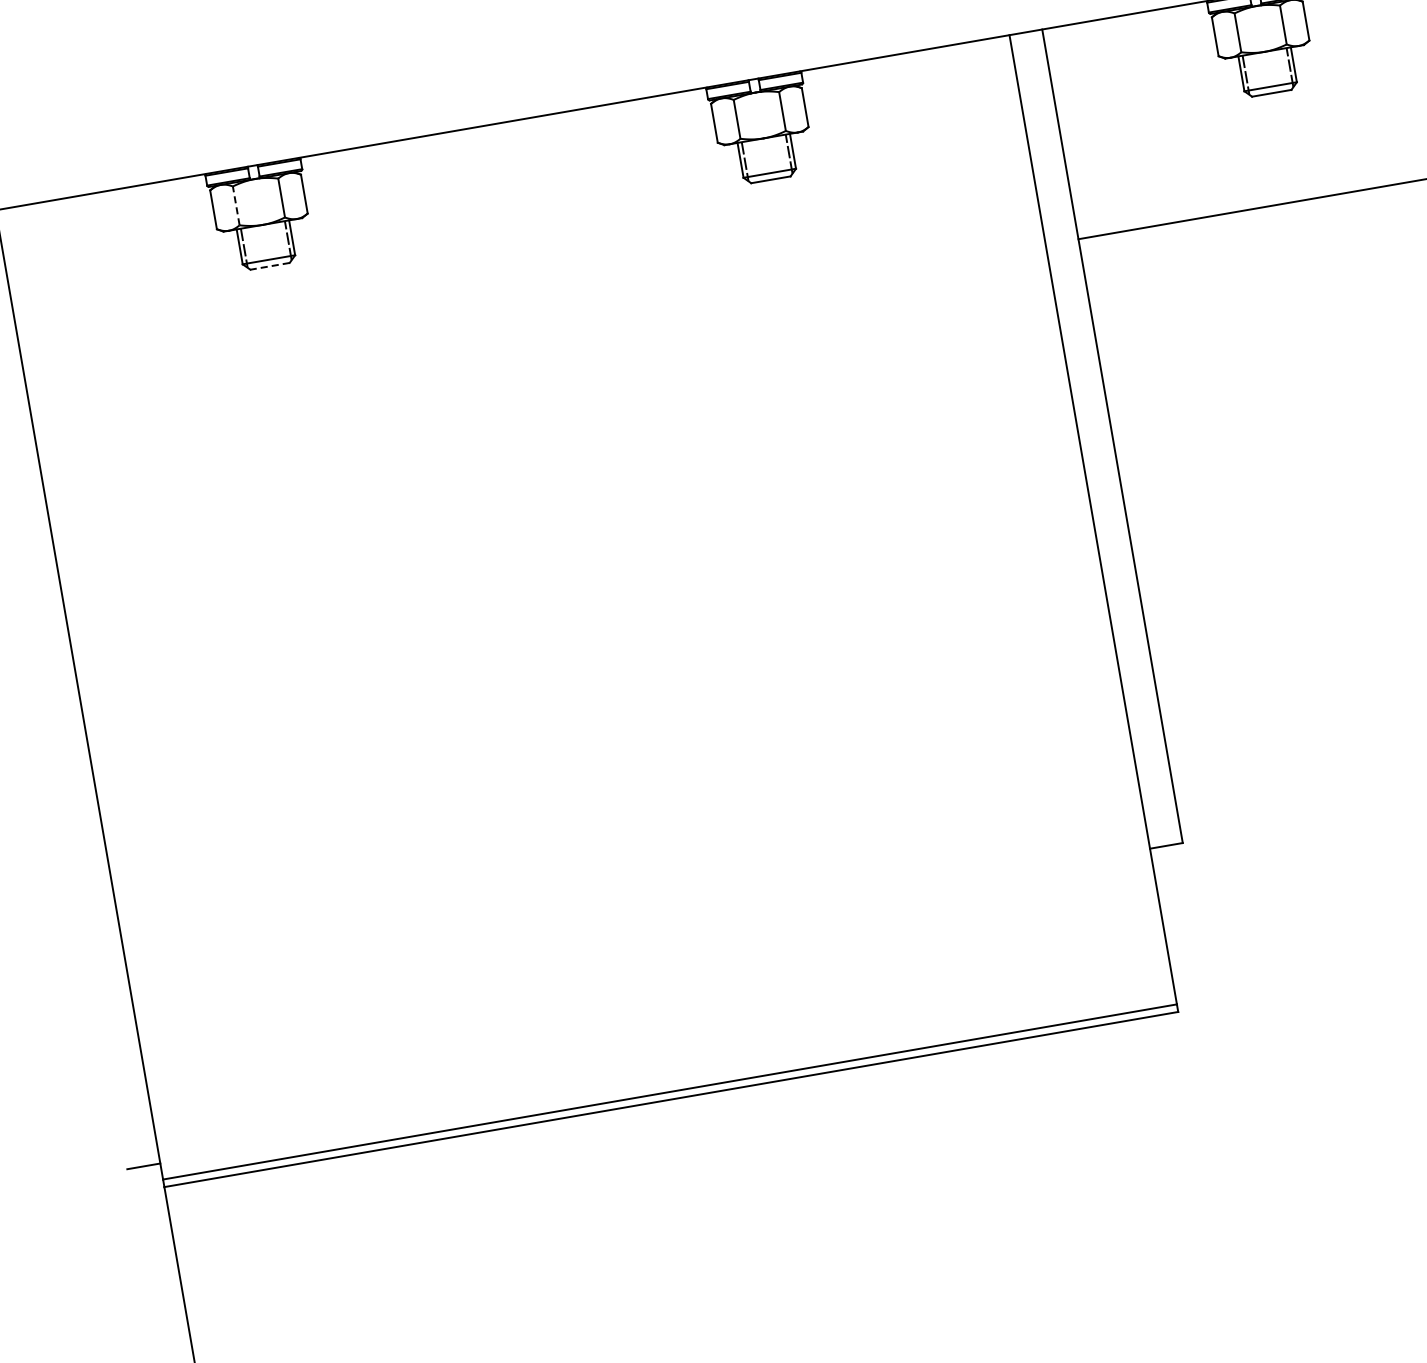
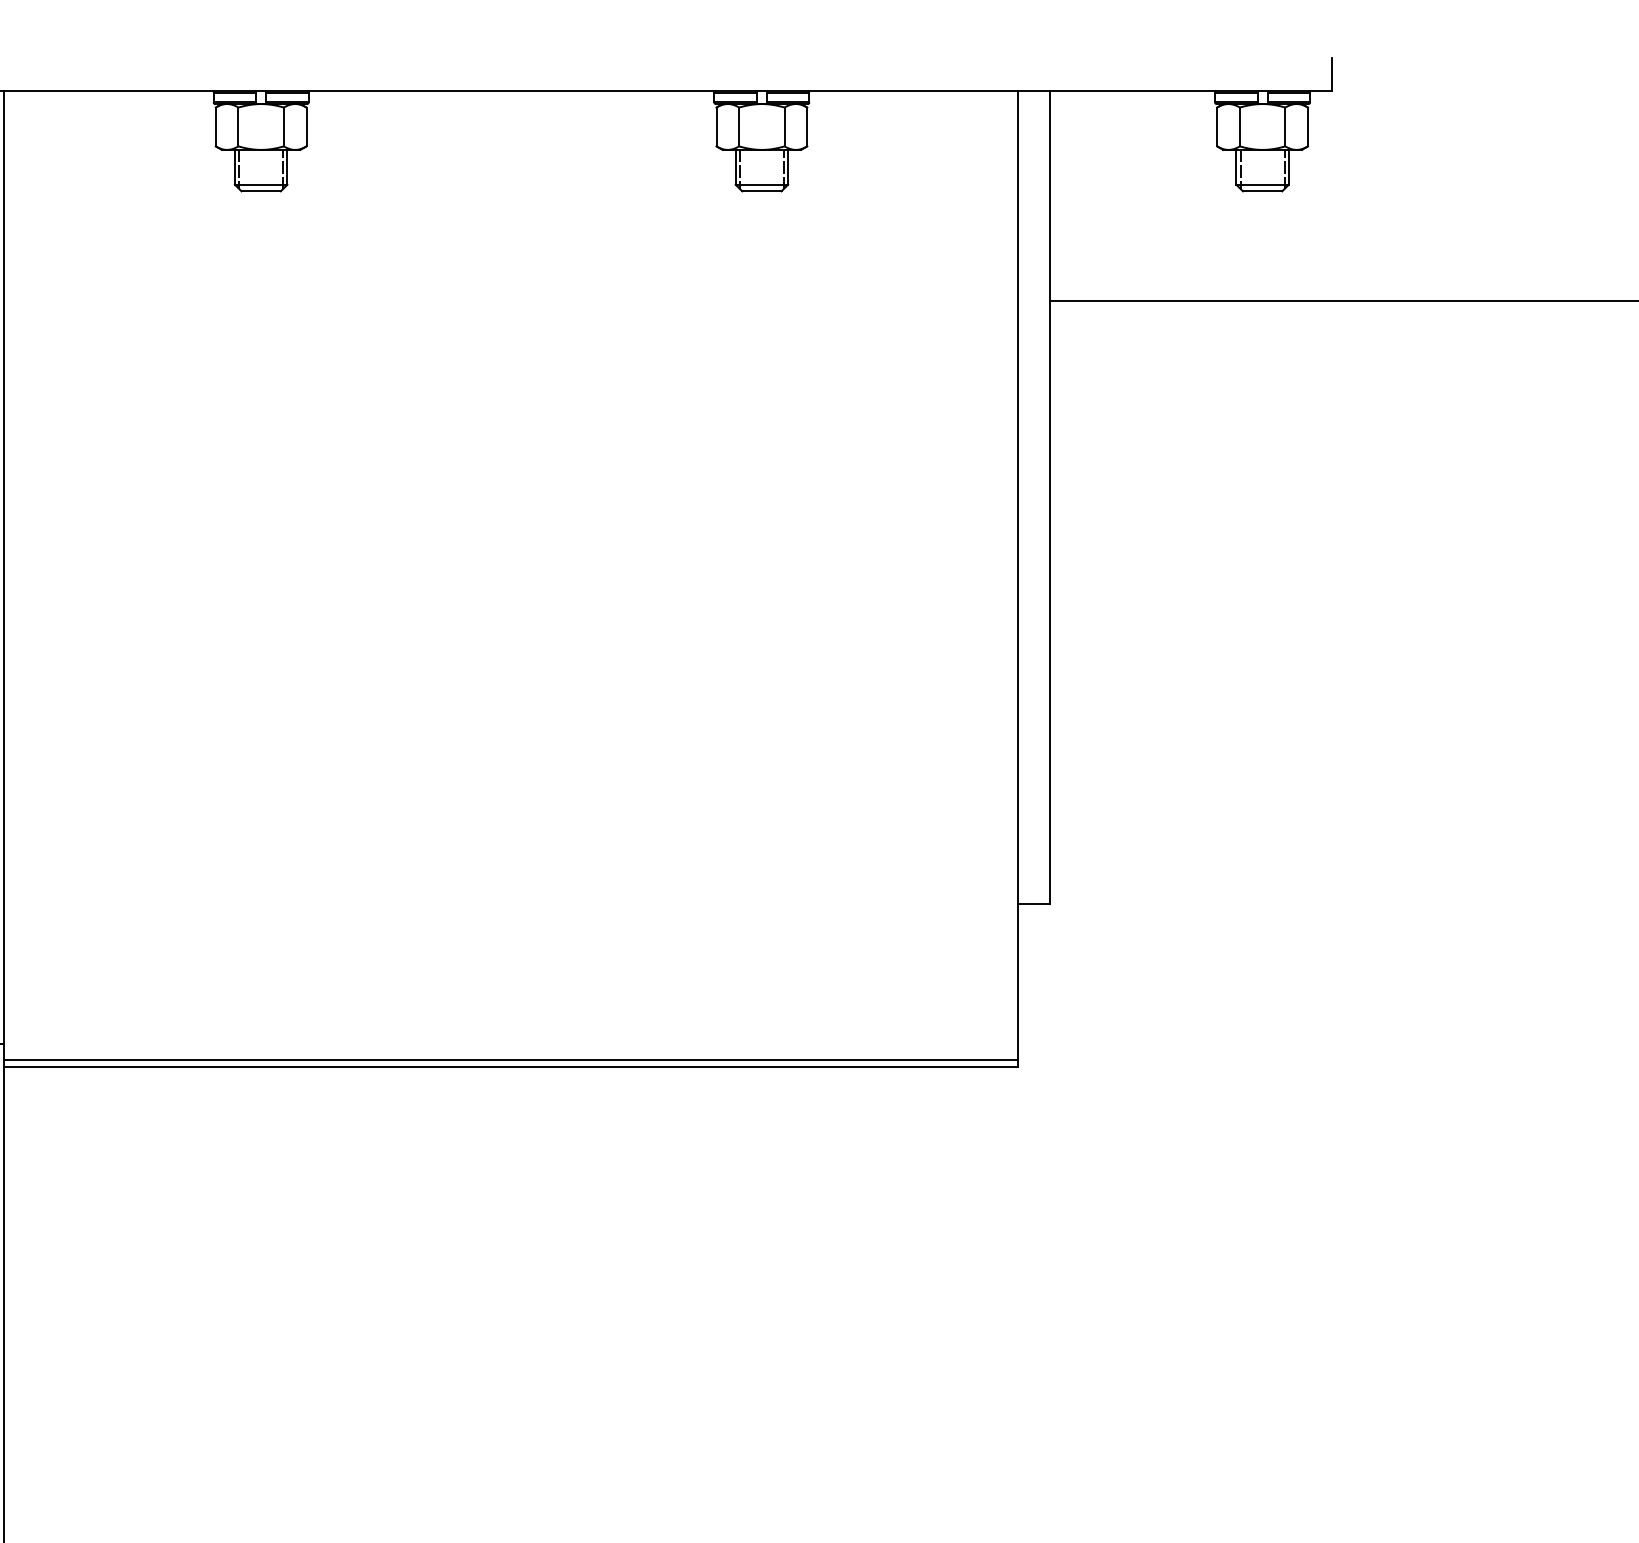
line: (236, 205) -> (238, 126), dashed -> solid
line: (270, 266) -> (261, 191), dashed -> solid

